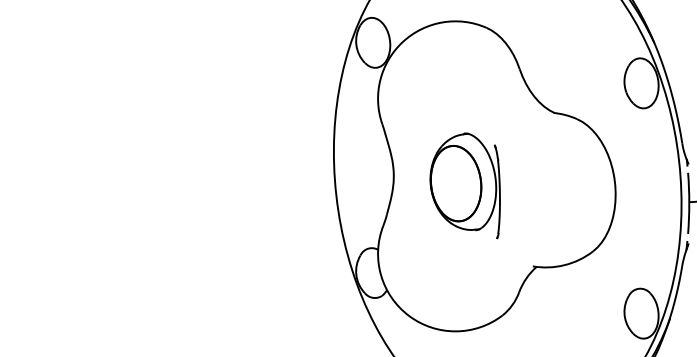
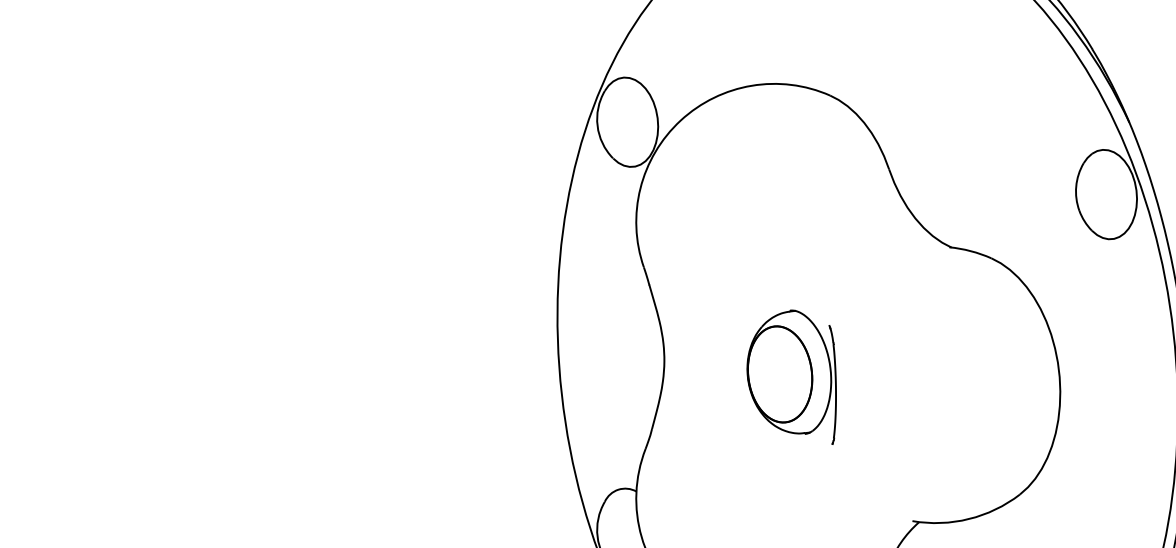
part: (464, 185) -> (790, 376), size x0.71

